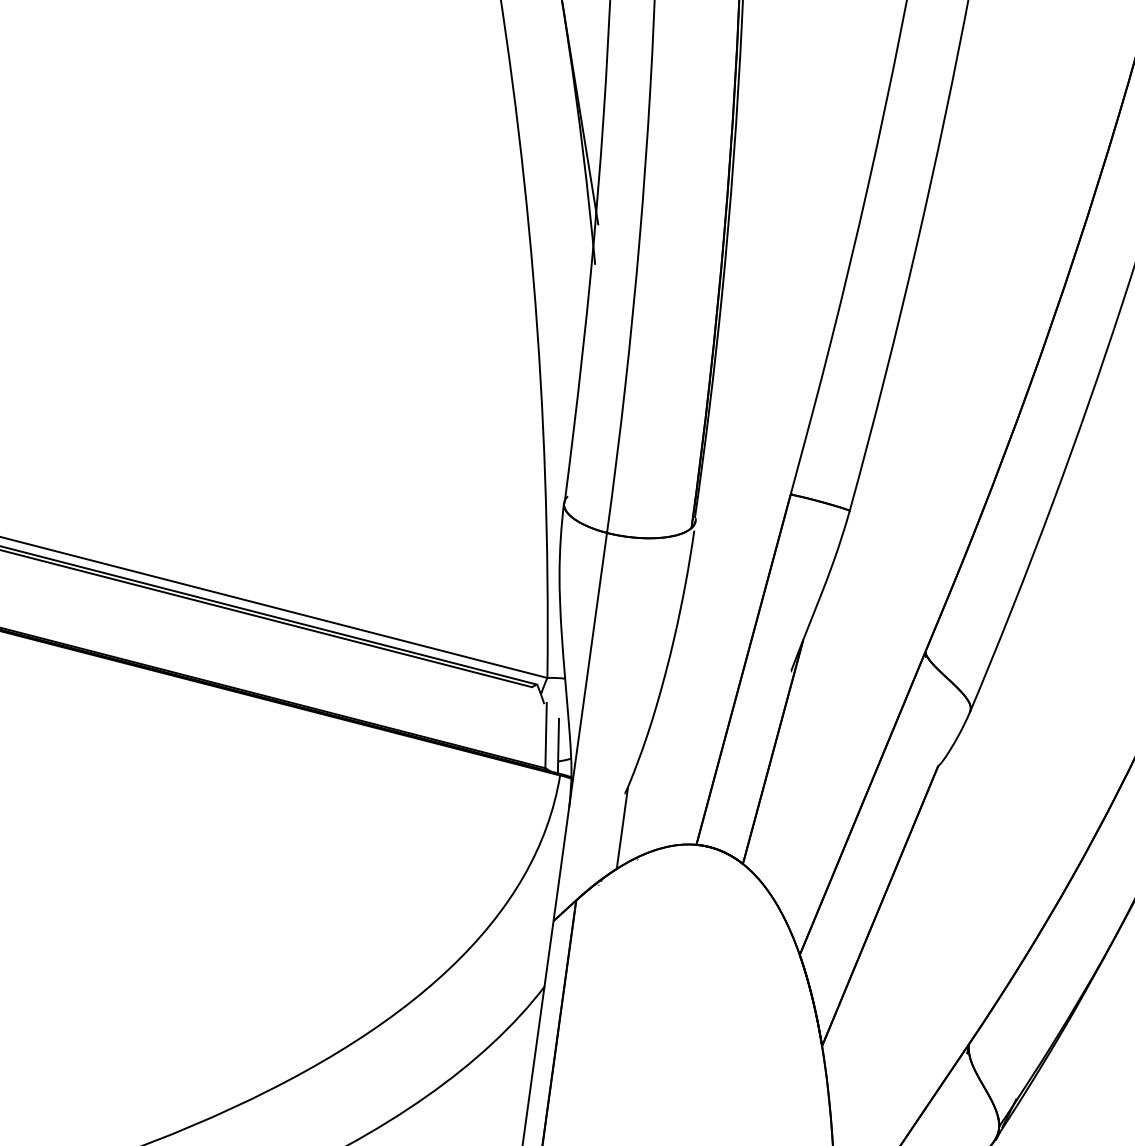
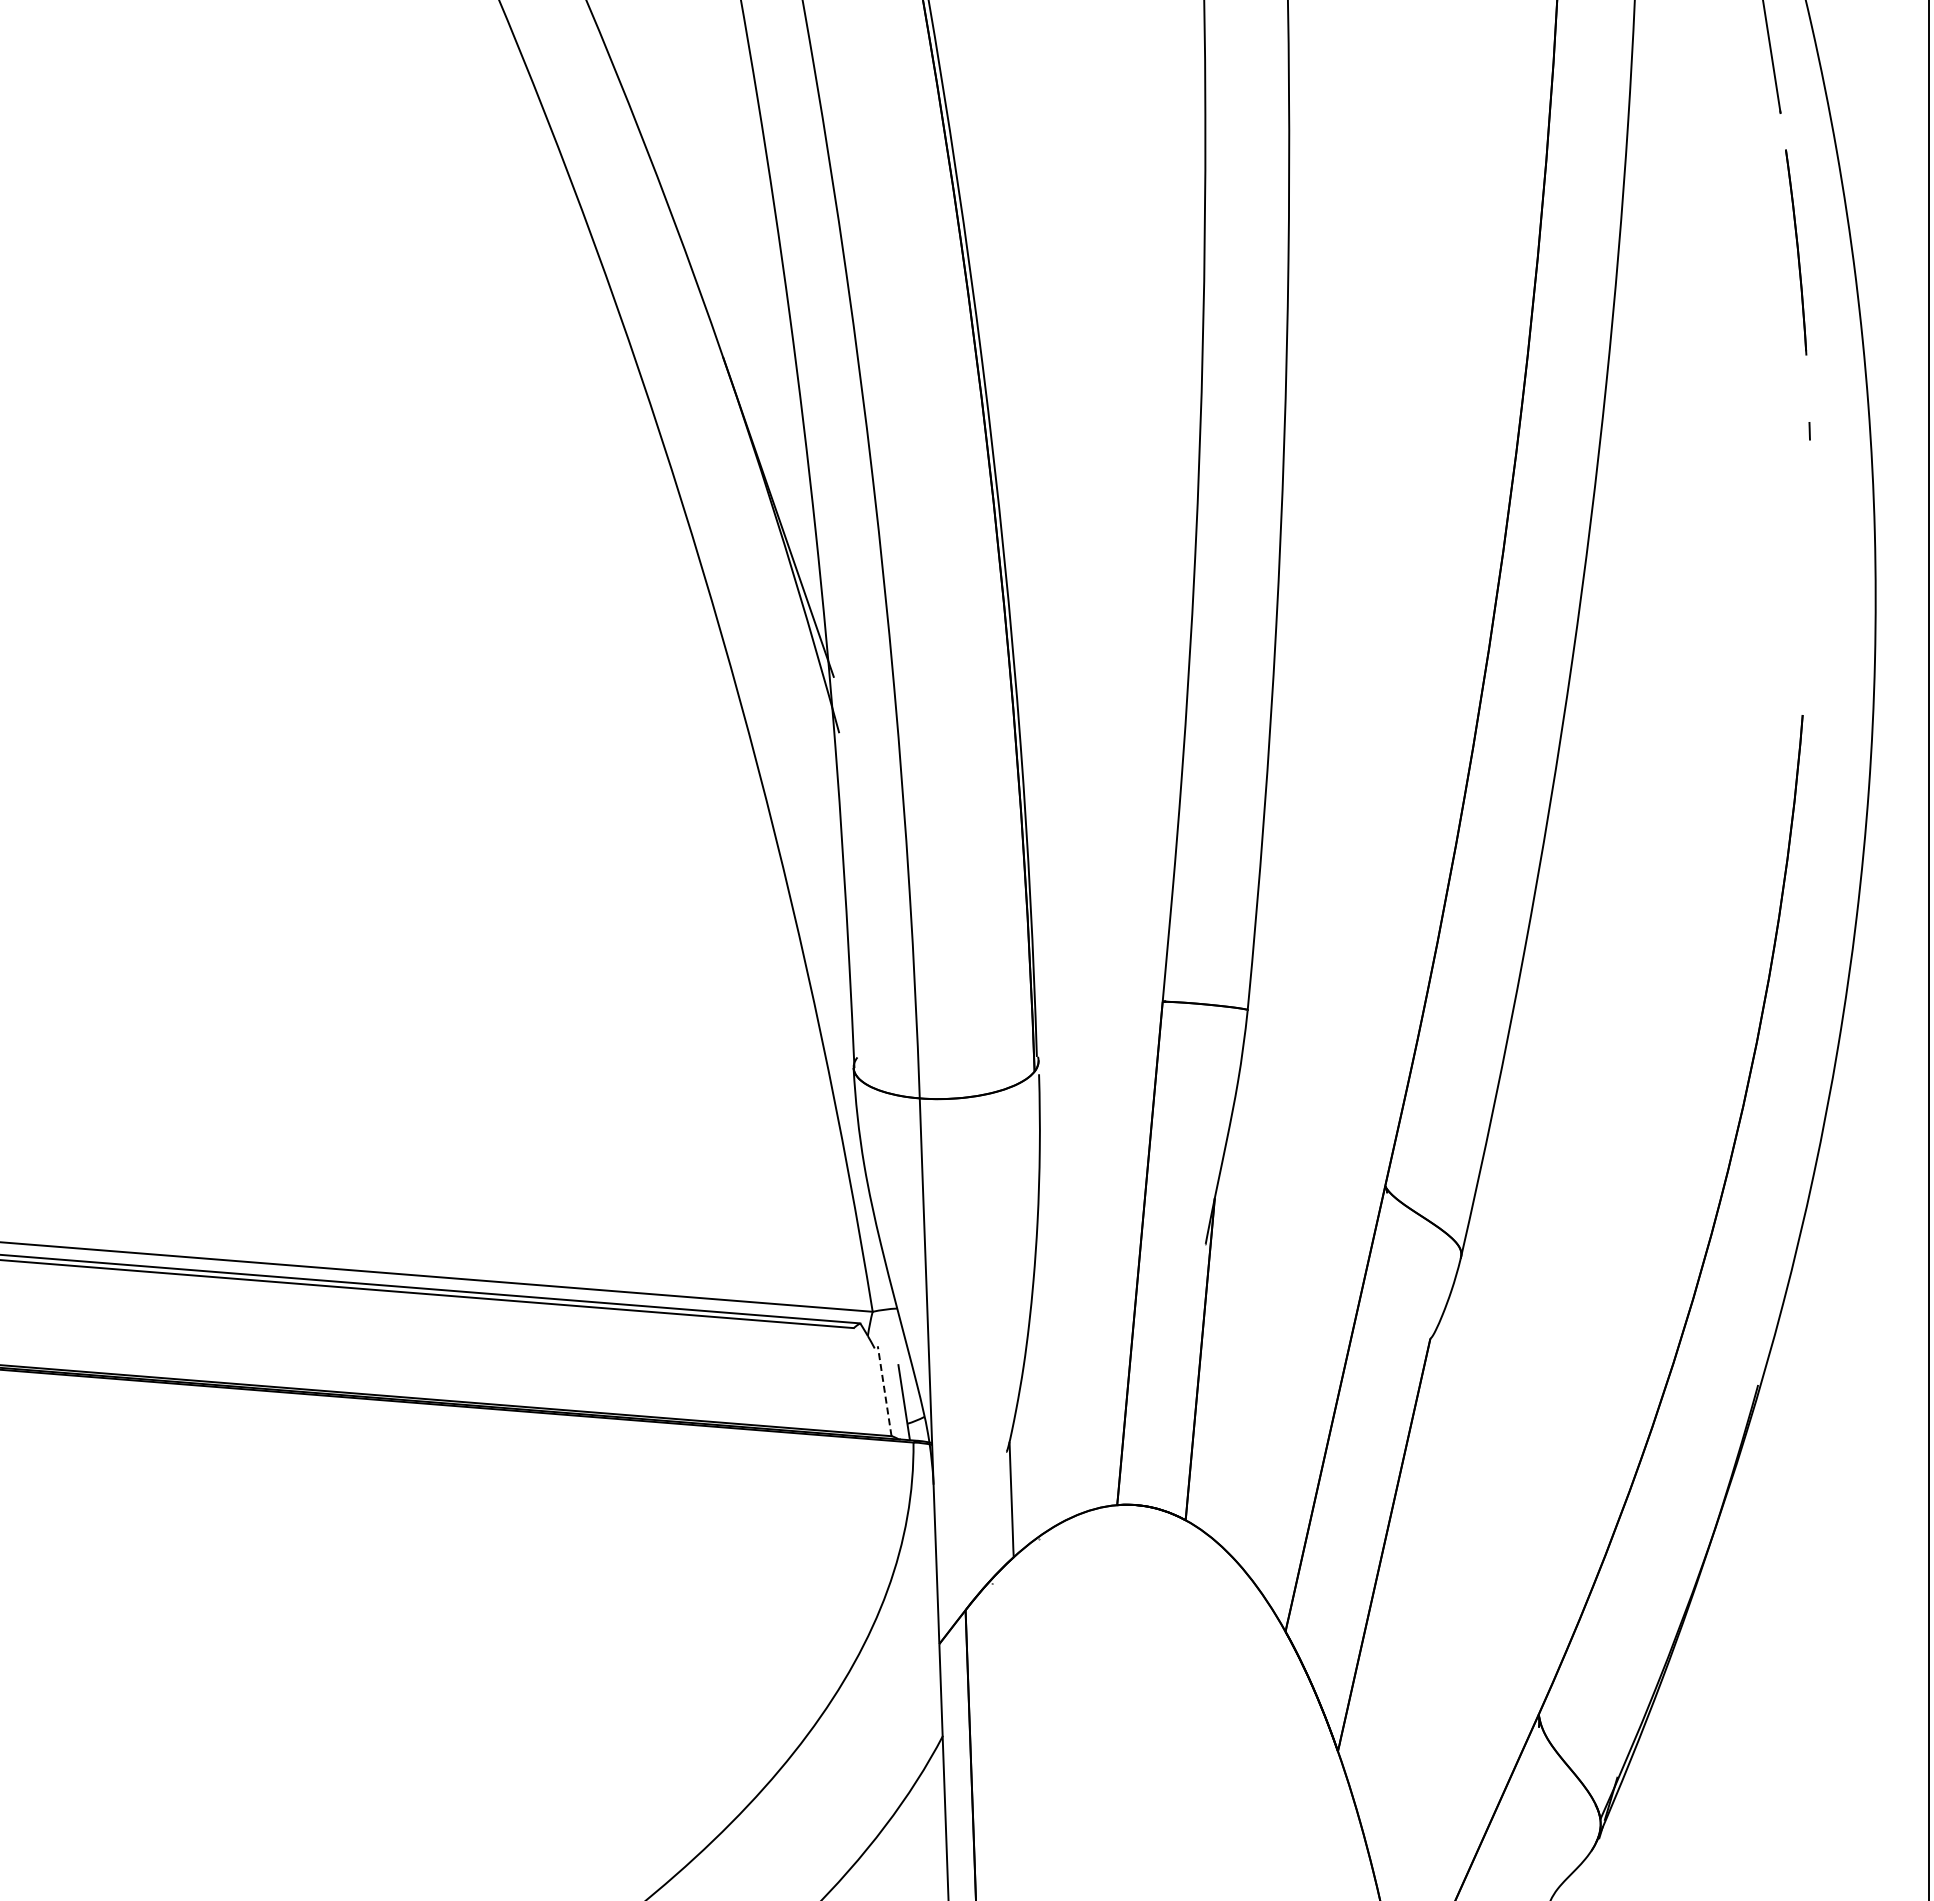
line: (546, 735) -> (884, 1390), solid -> dashed

